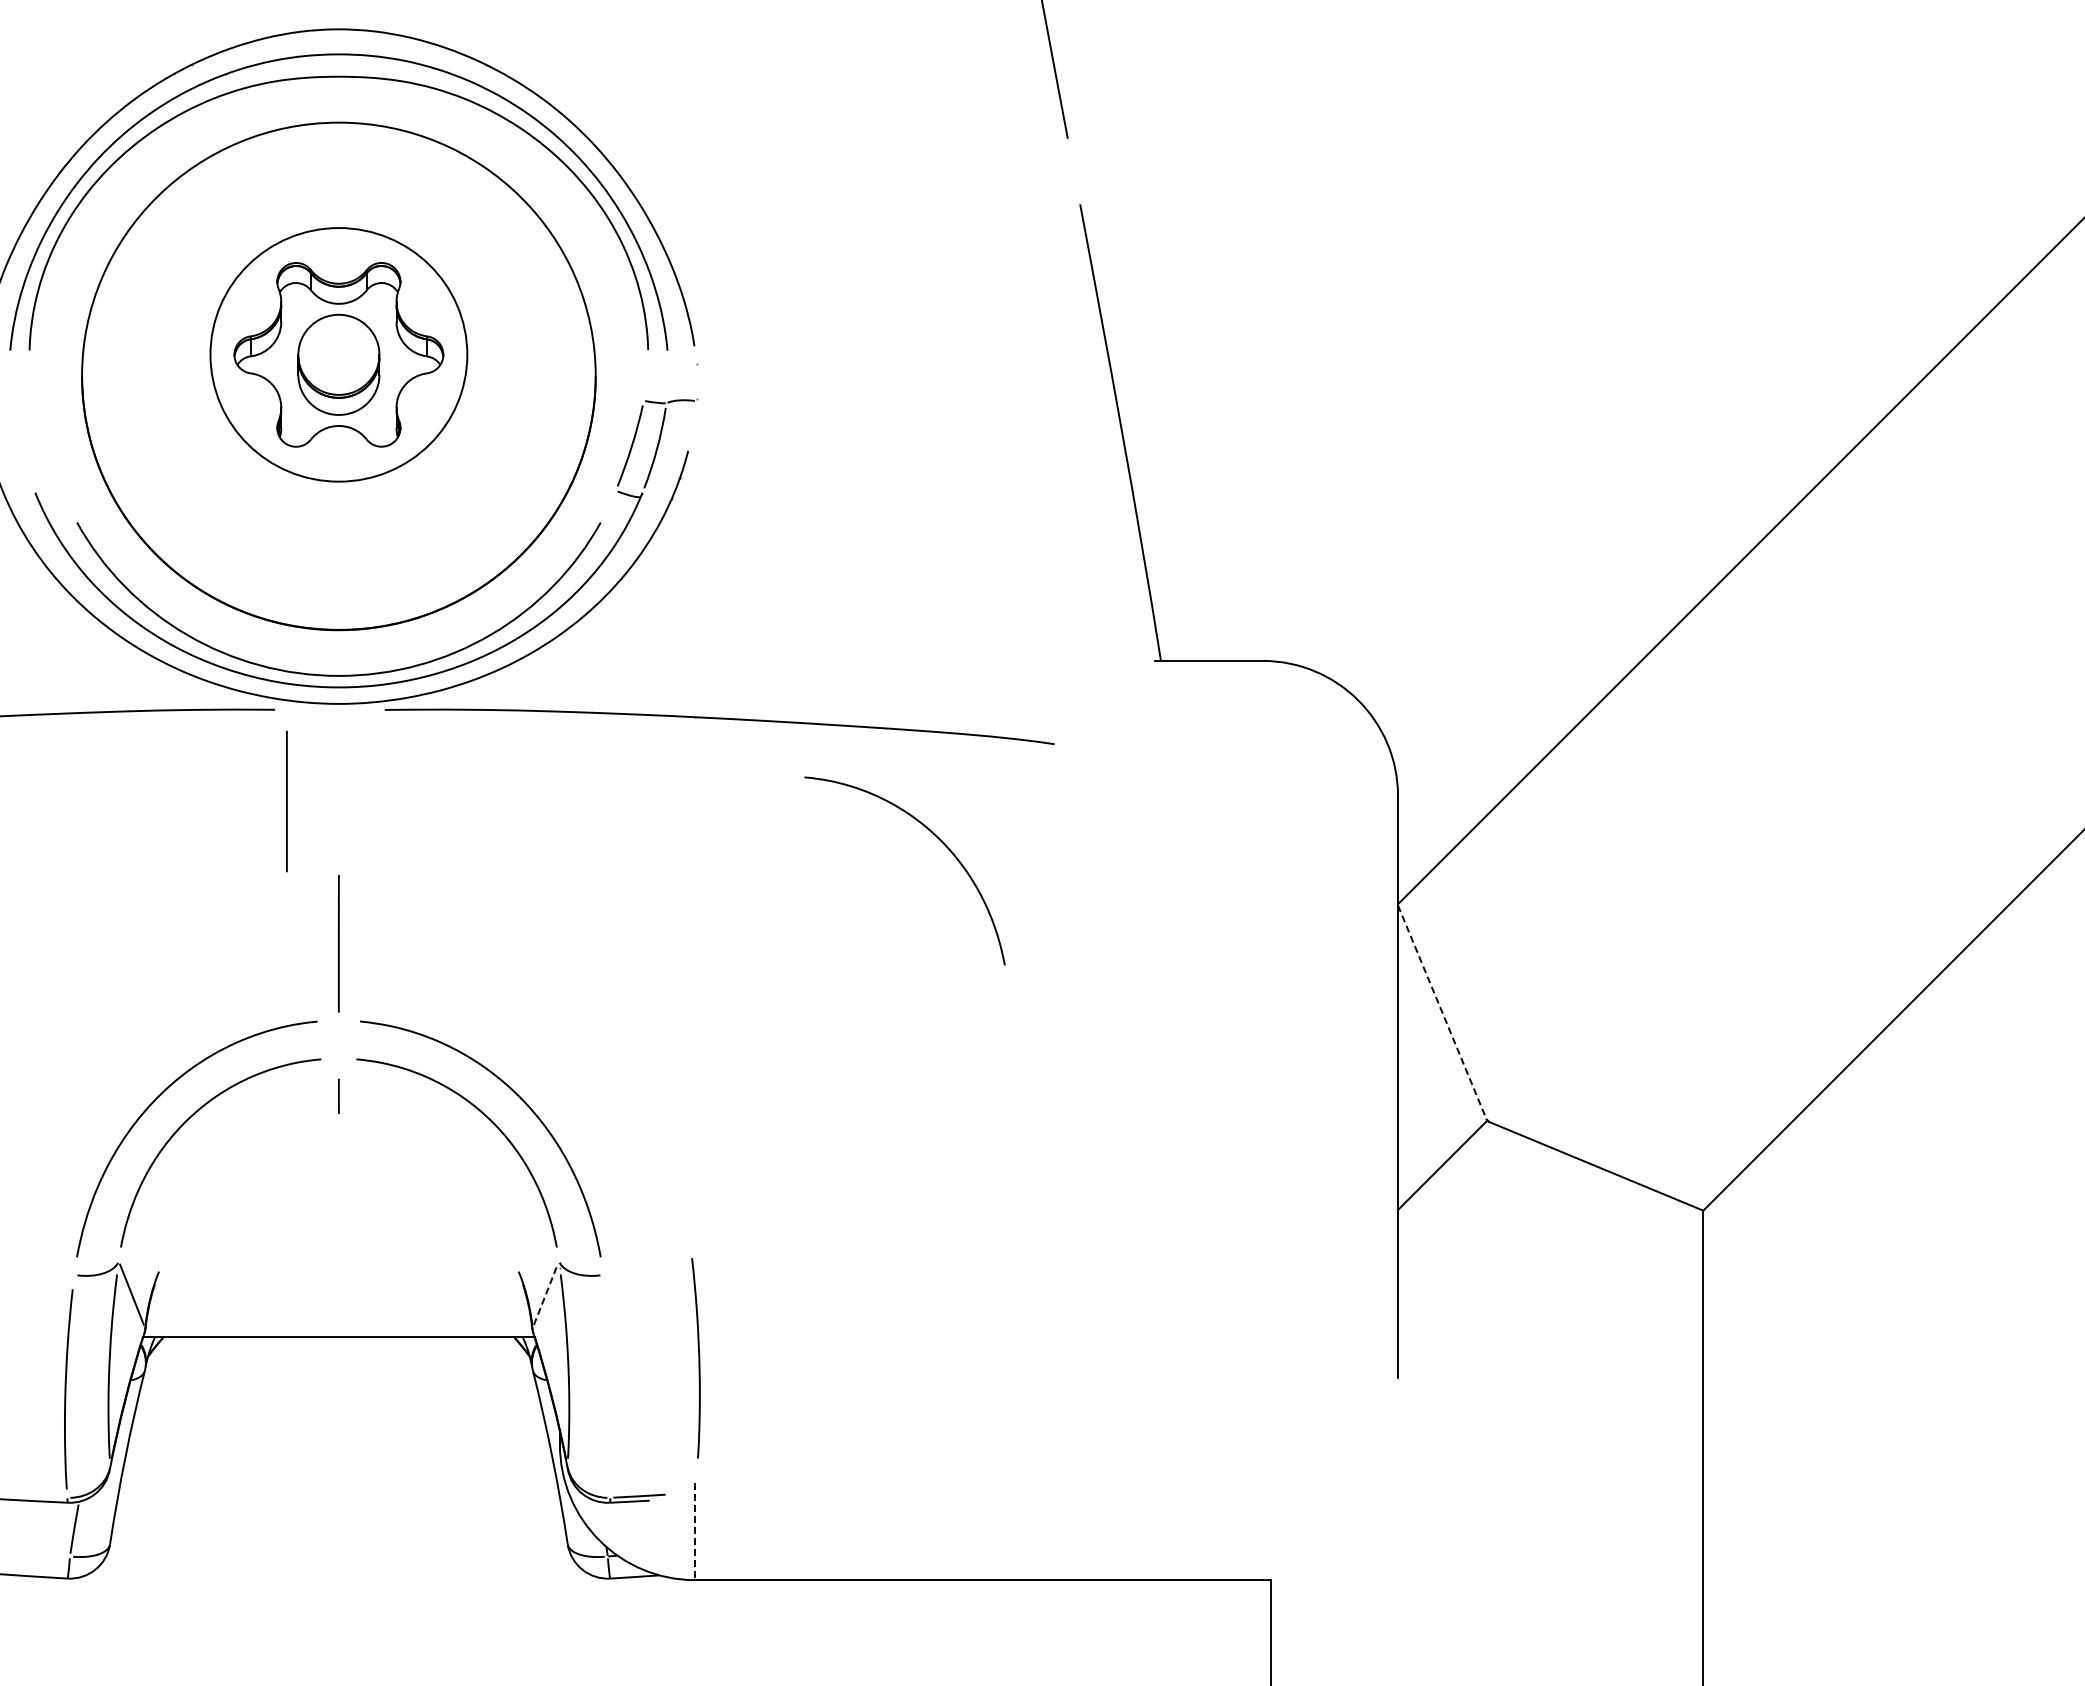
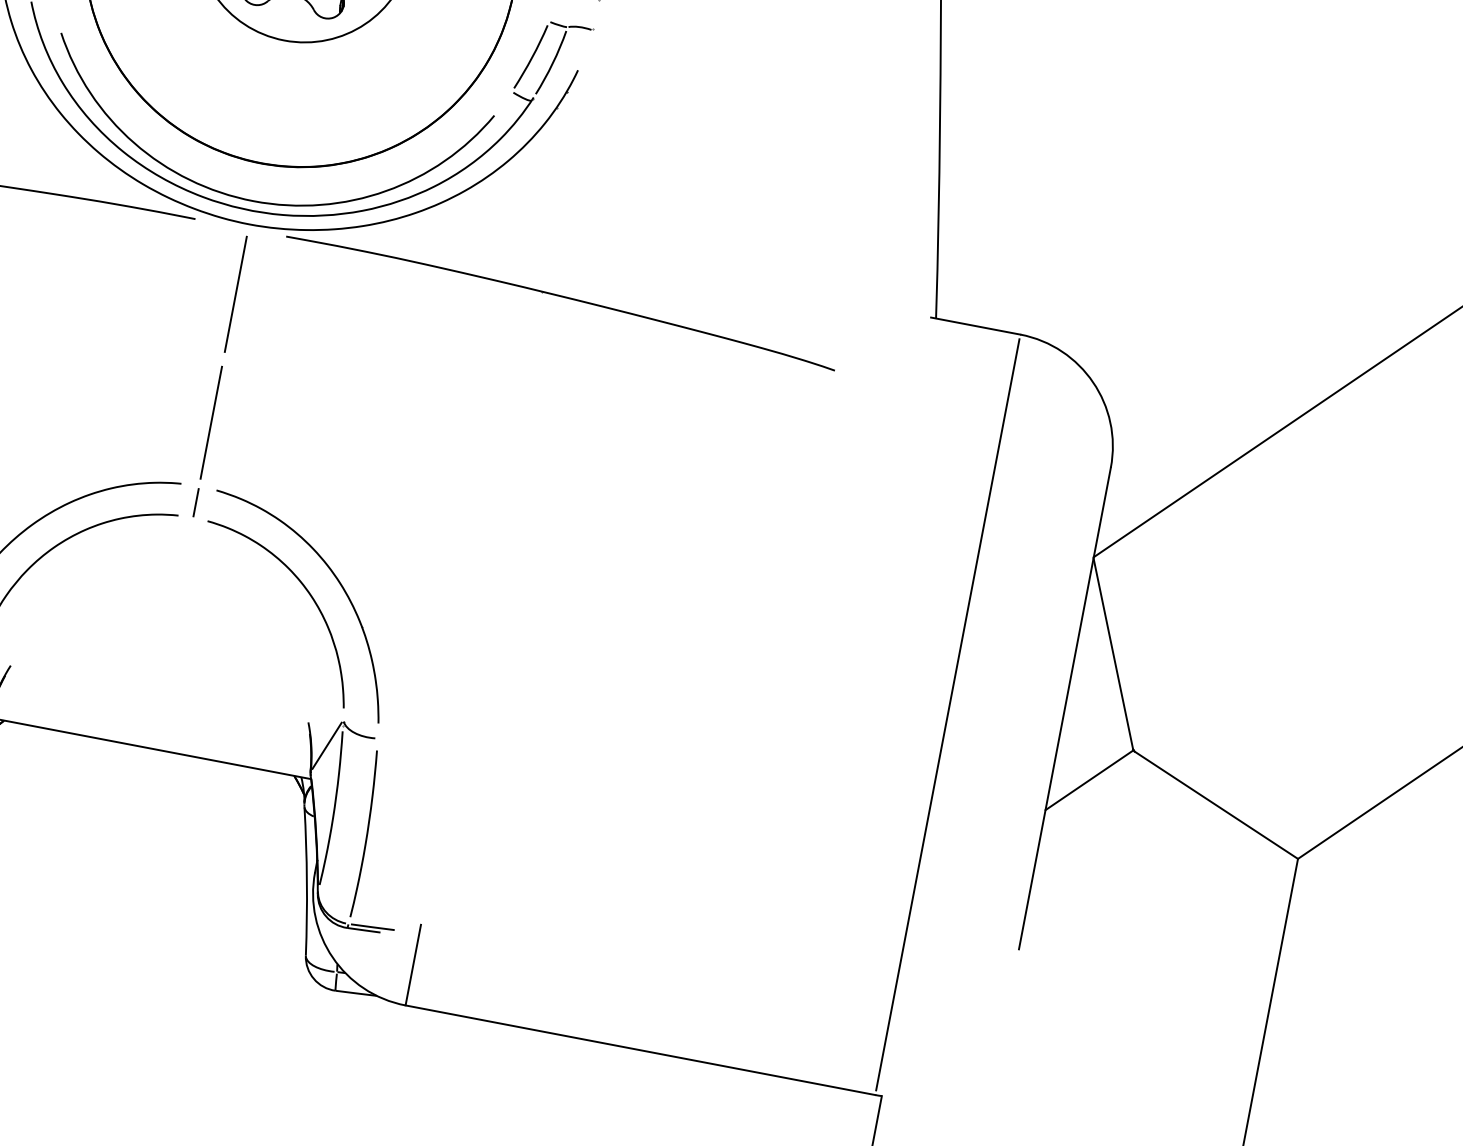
line: (286, 801) -> (235, 294), moved
curve: (936, 837) -> (722, 429), removed
line: (1442, 1012) -> (1113, 653), dashed -> solid
line: (338, 1095) -> (195, 501), moved
line: (1262, 1120) -> (947, 714), added
line: (545, 1294) -> (326, 745), dashed -> solid
curve: (698, 1358) -> (366, 834), moved
line: (695, 1531) -> (413, 965), dashed -> solid

